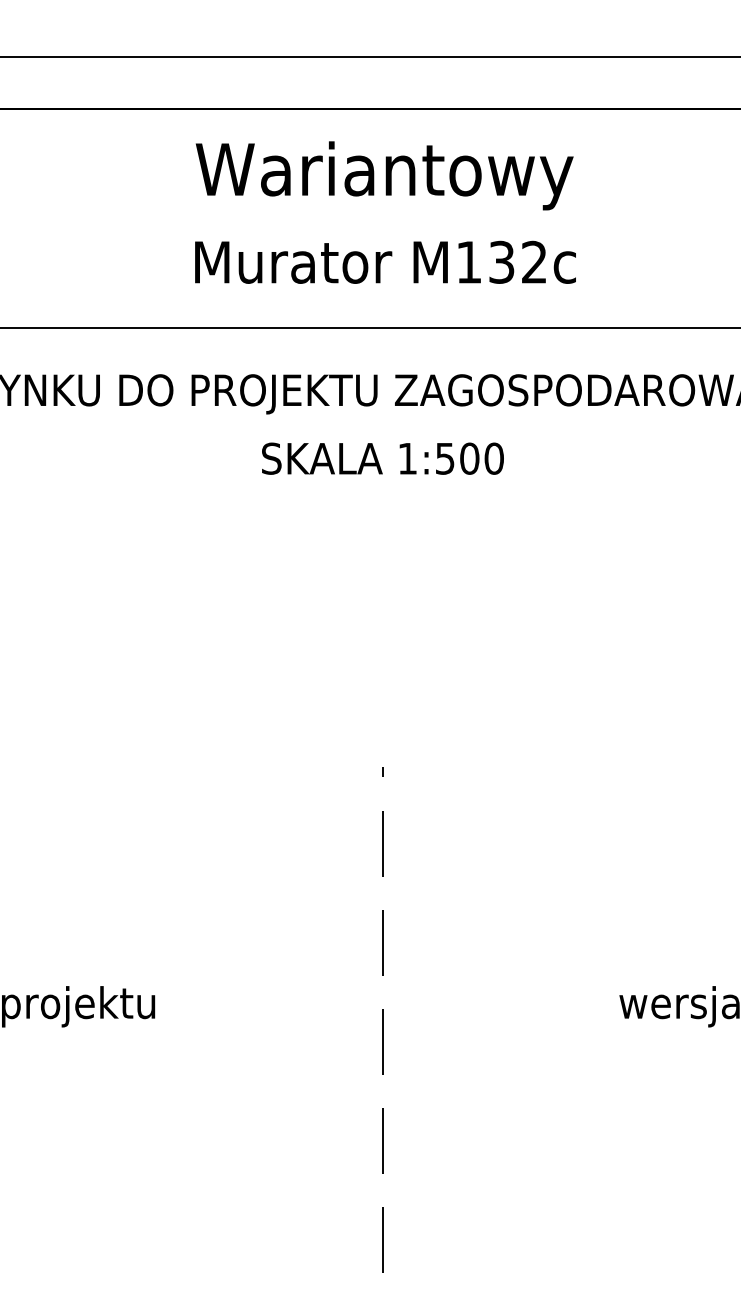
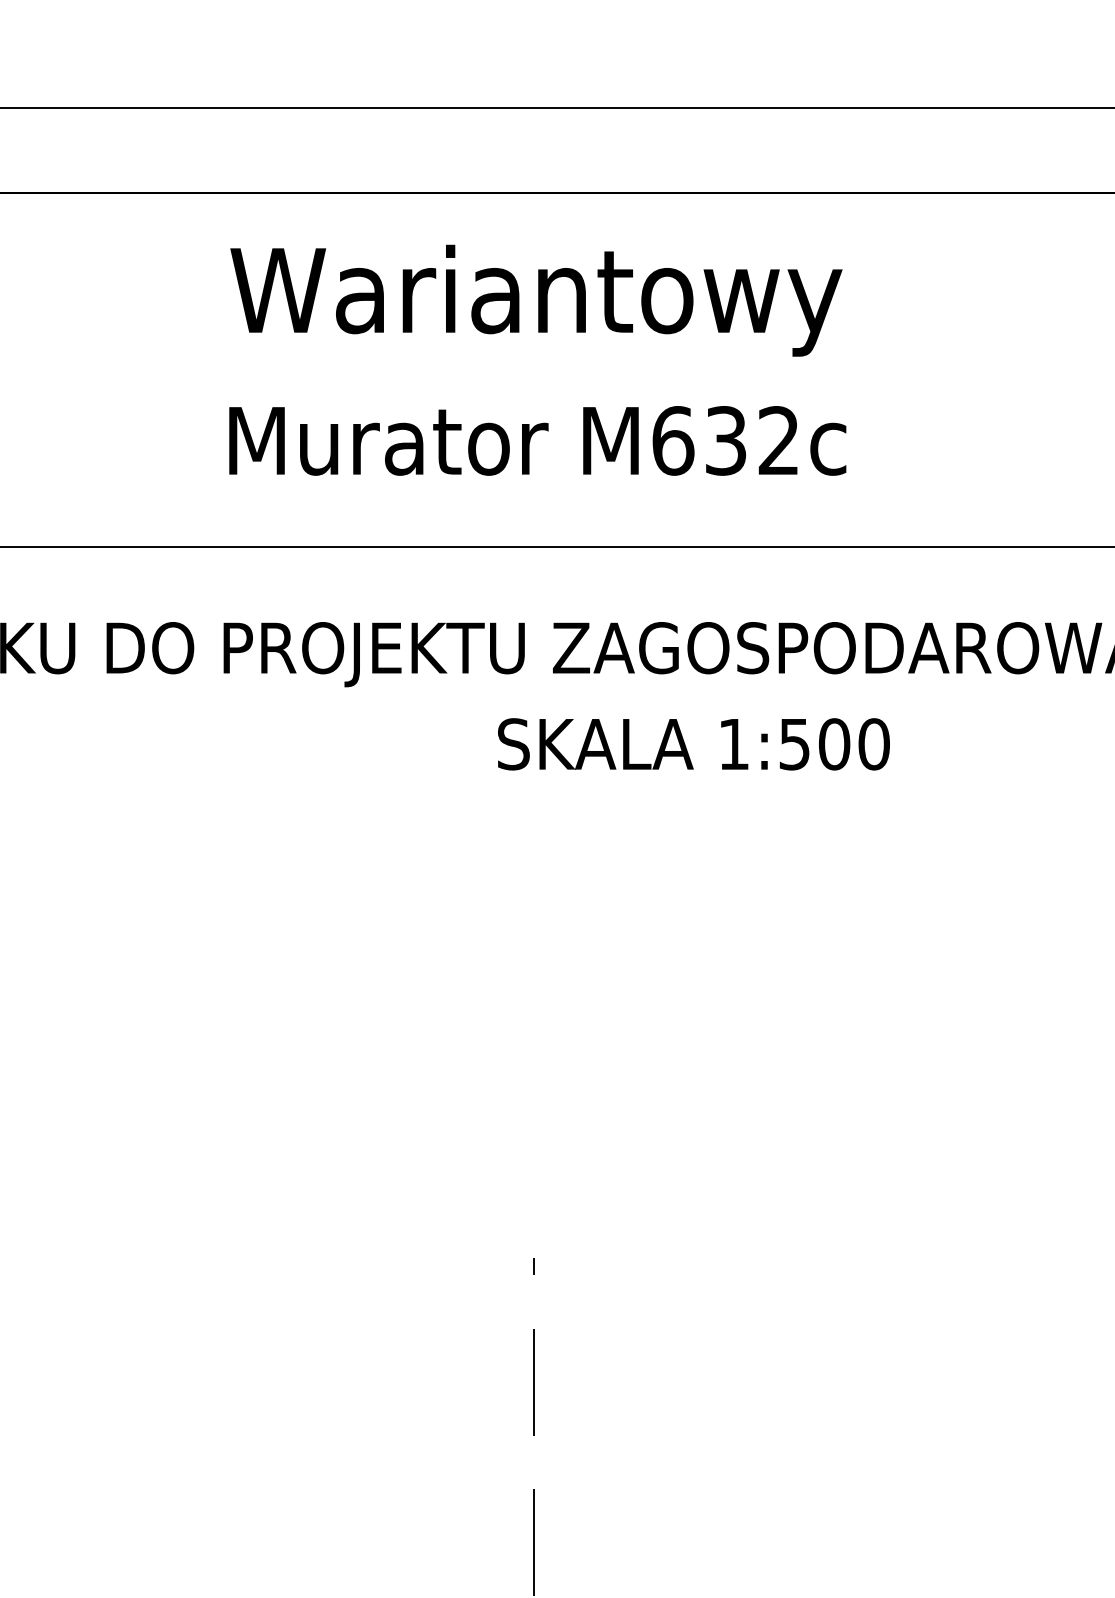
text: (469, 261) -> (673, 439), M132c -> M632c
text: (382, 458) -> (693, 743), moved

